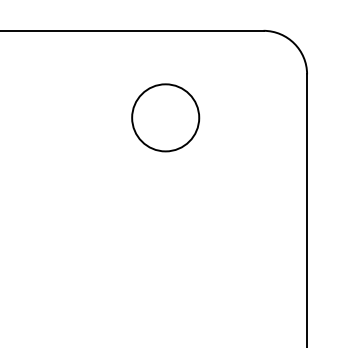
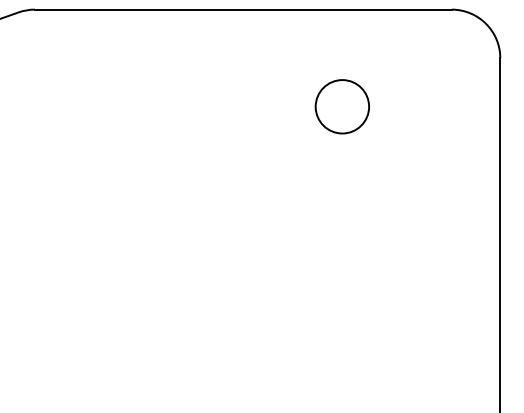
circle: (164, 117) -> (341, 106), size x0.71

